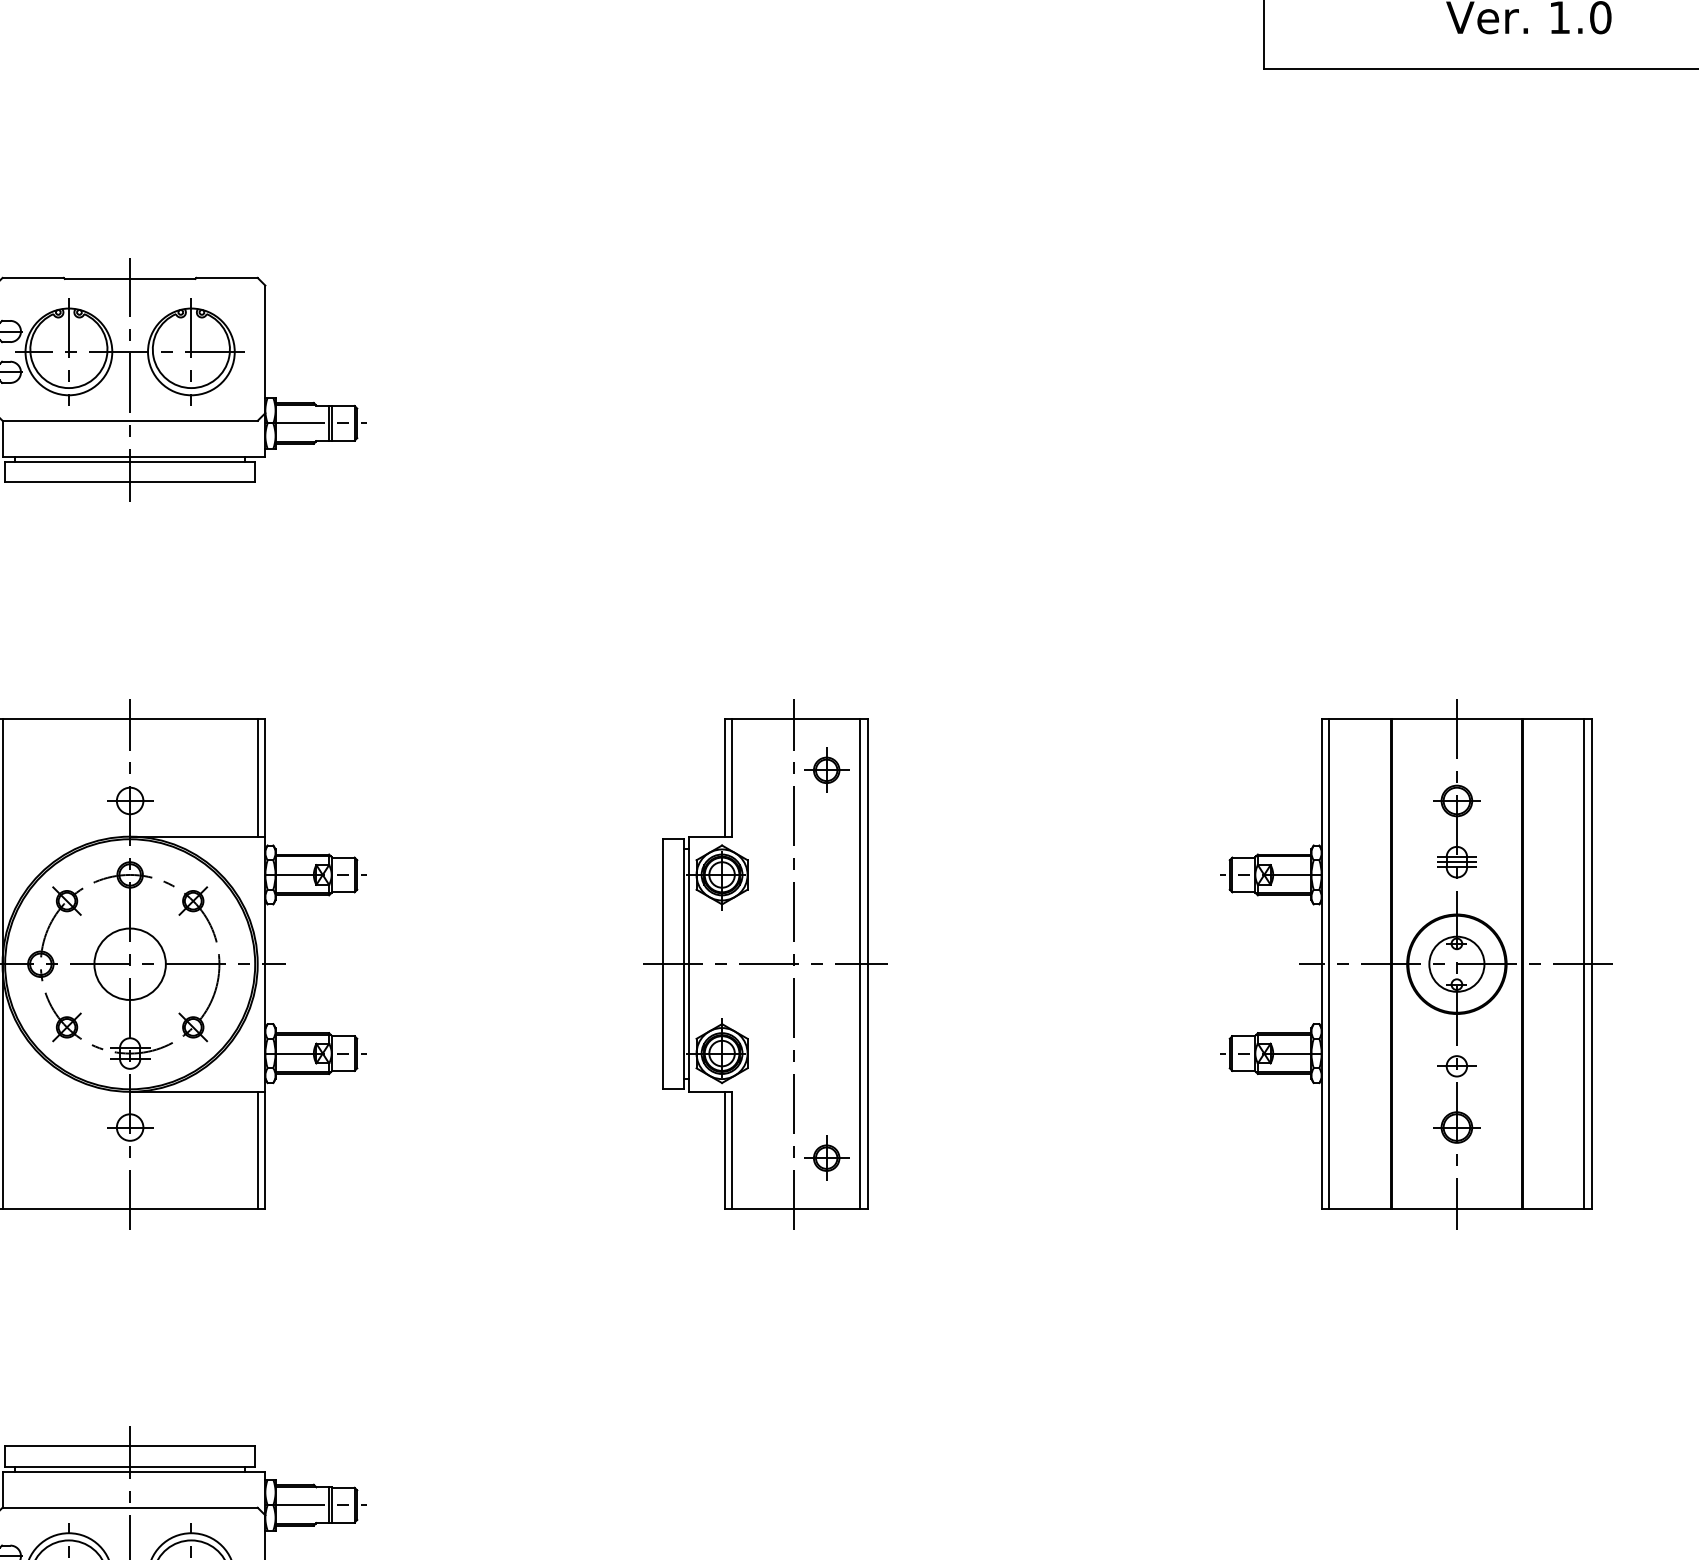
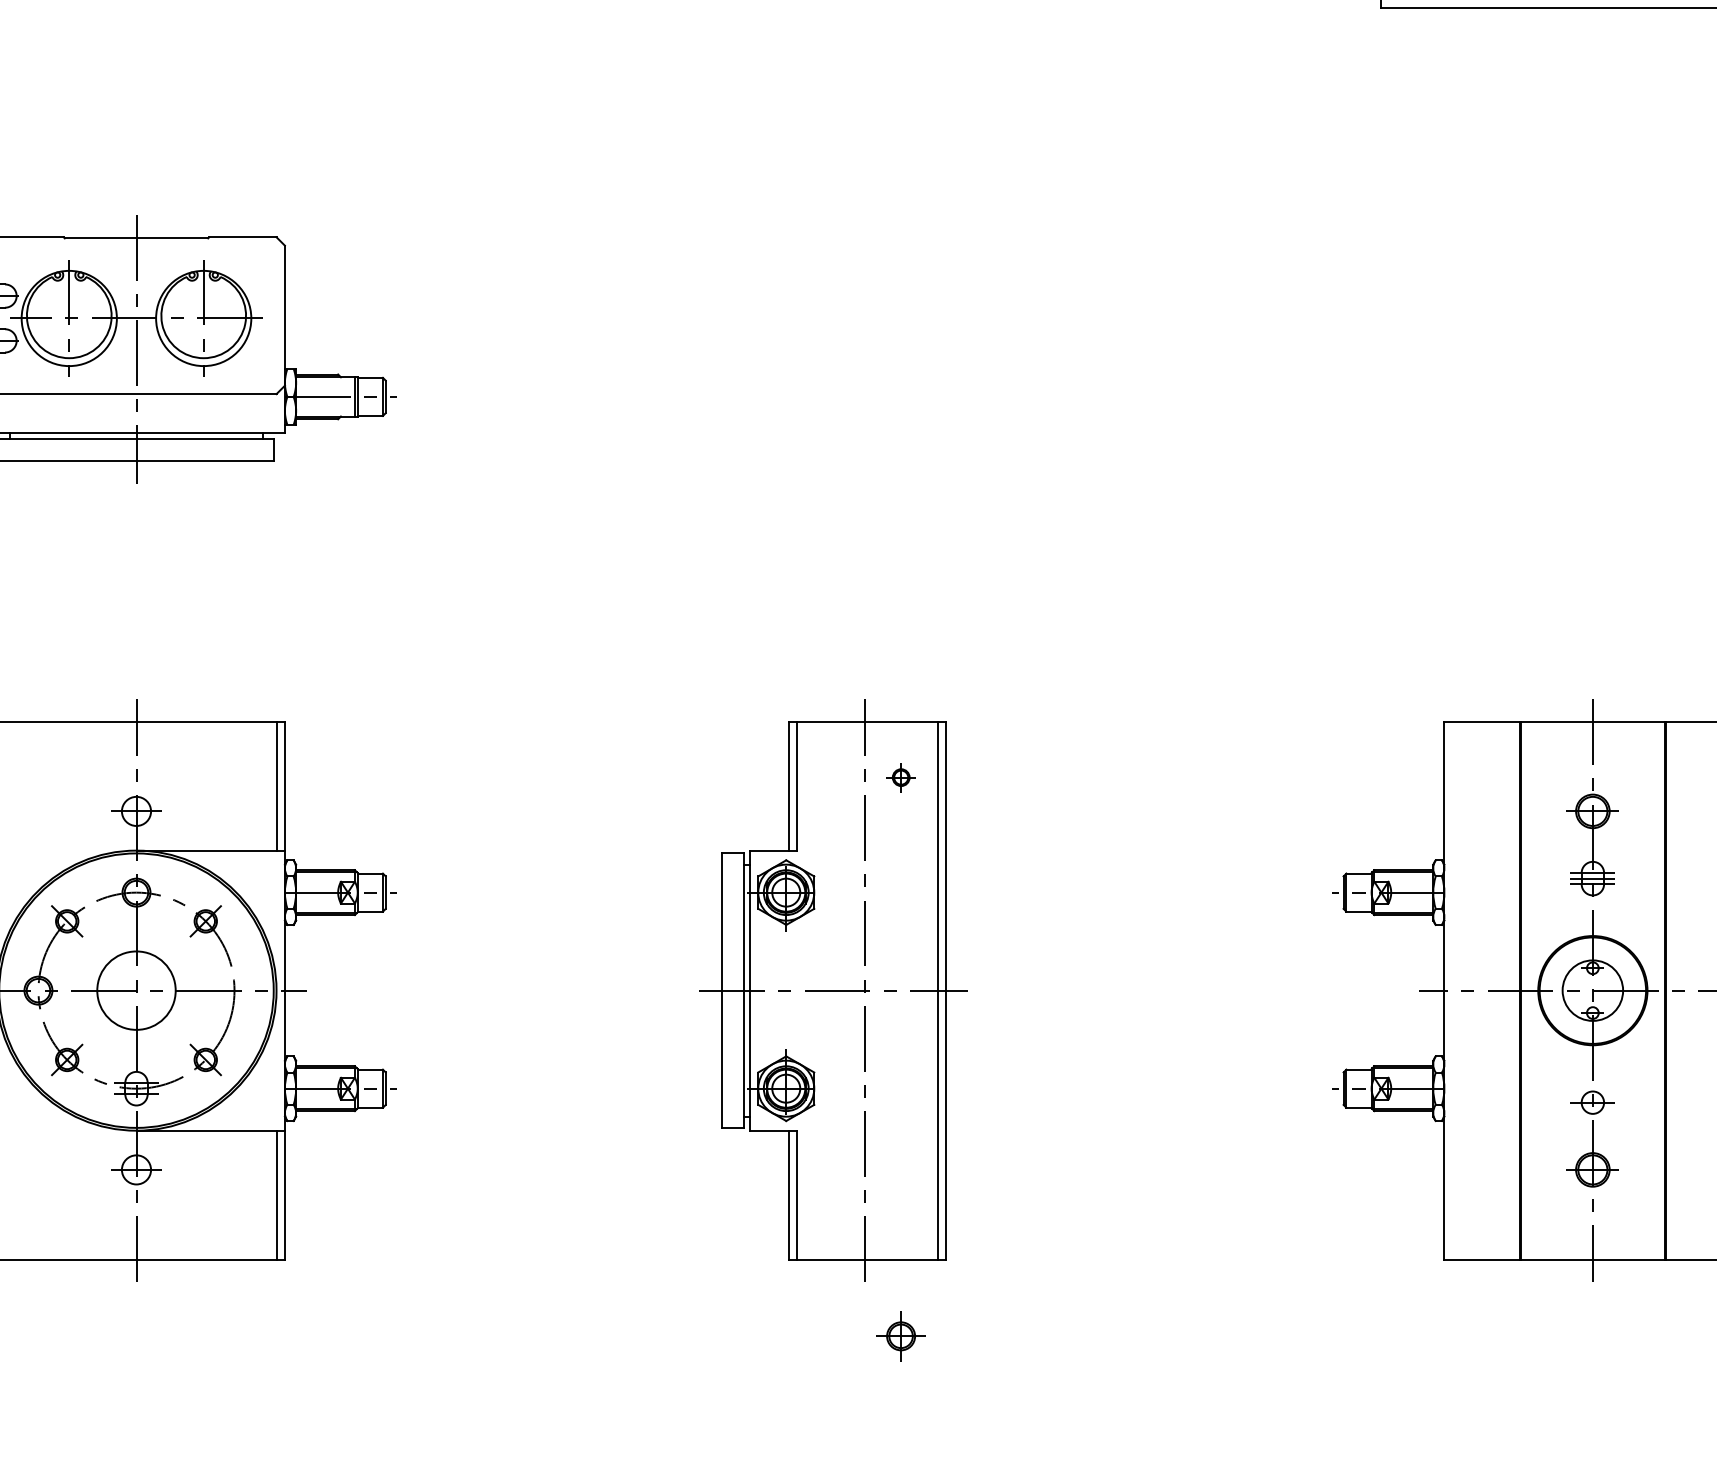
part: (826, 769) -> (900, 776), size x0.6
line: (1329, 964) -> (1453, 990), removed
part: (826, 1157) -> (900, 1335), moved

